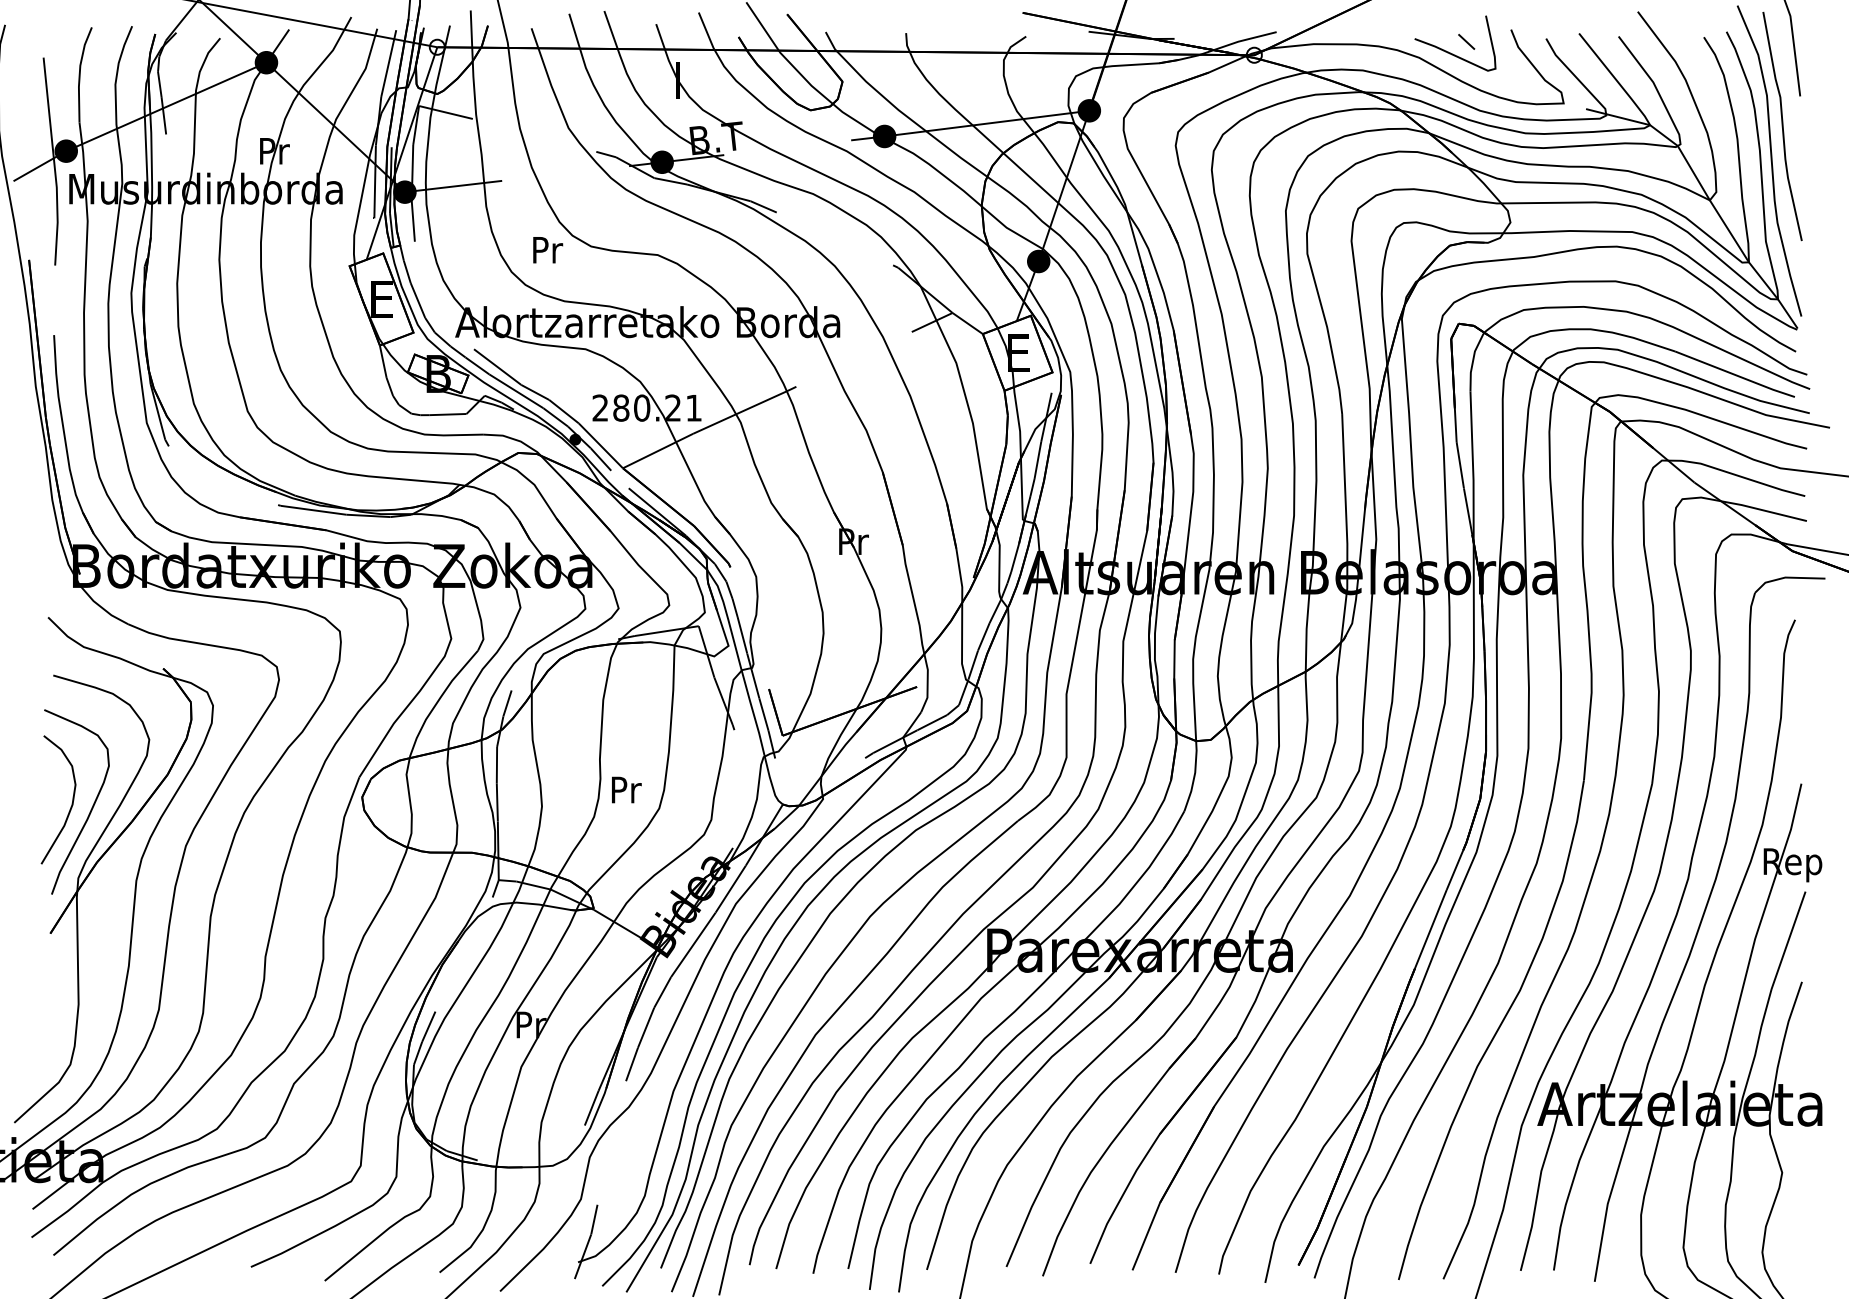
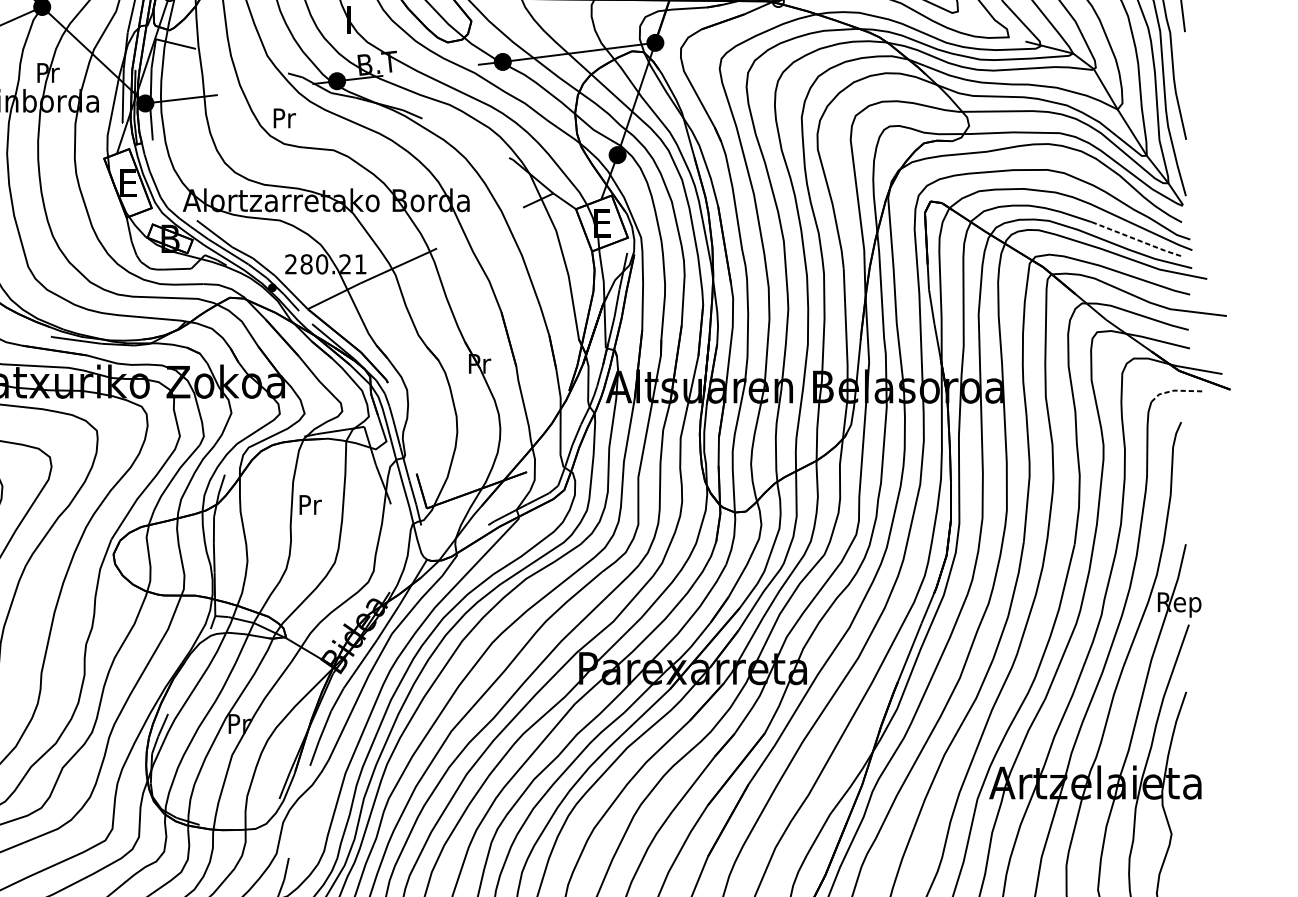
text: (548, 250) -> (285, 118), moved
line: (1735, 374) -> (1136, 239), solid -> dashed
line: (1787, 577) -> (1175, 390), solid -> dashed
text: (626, 789) -> (310, 504), moved

